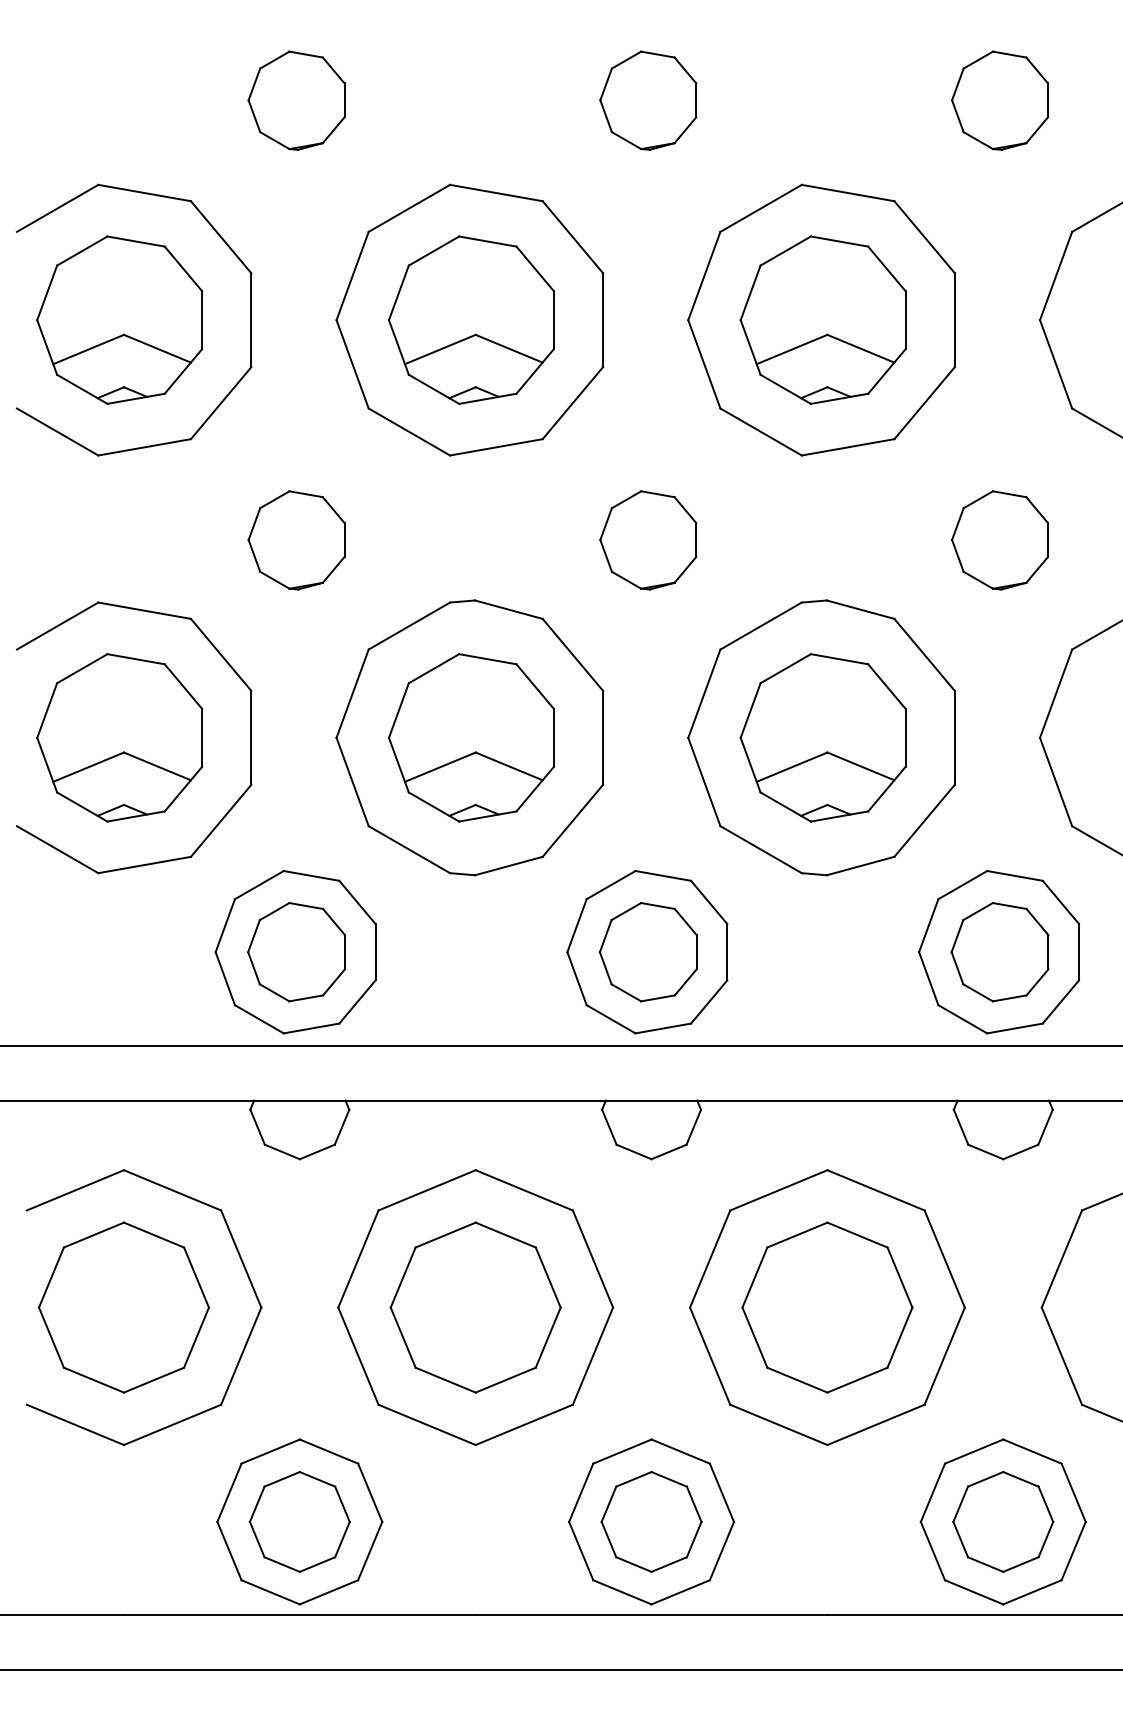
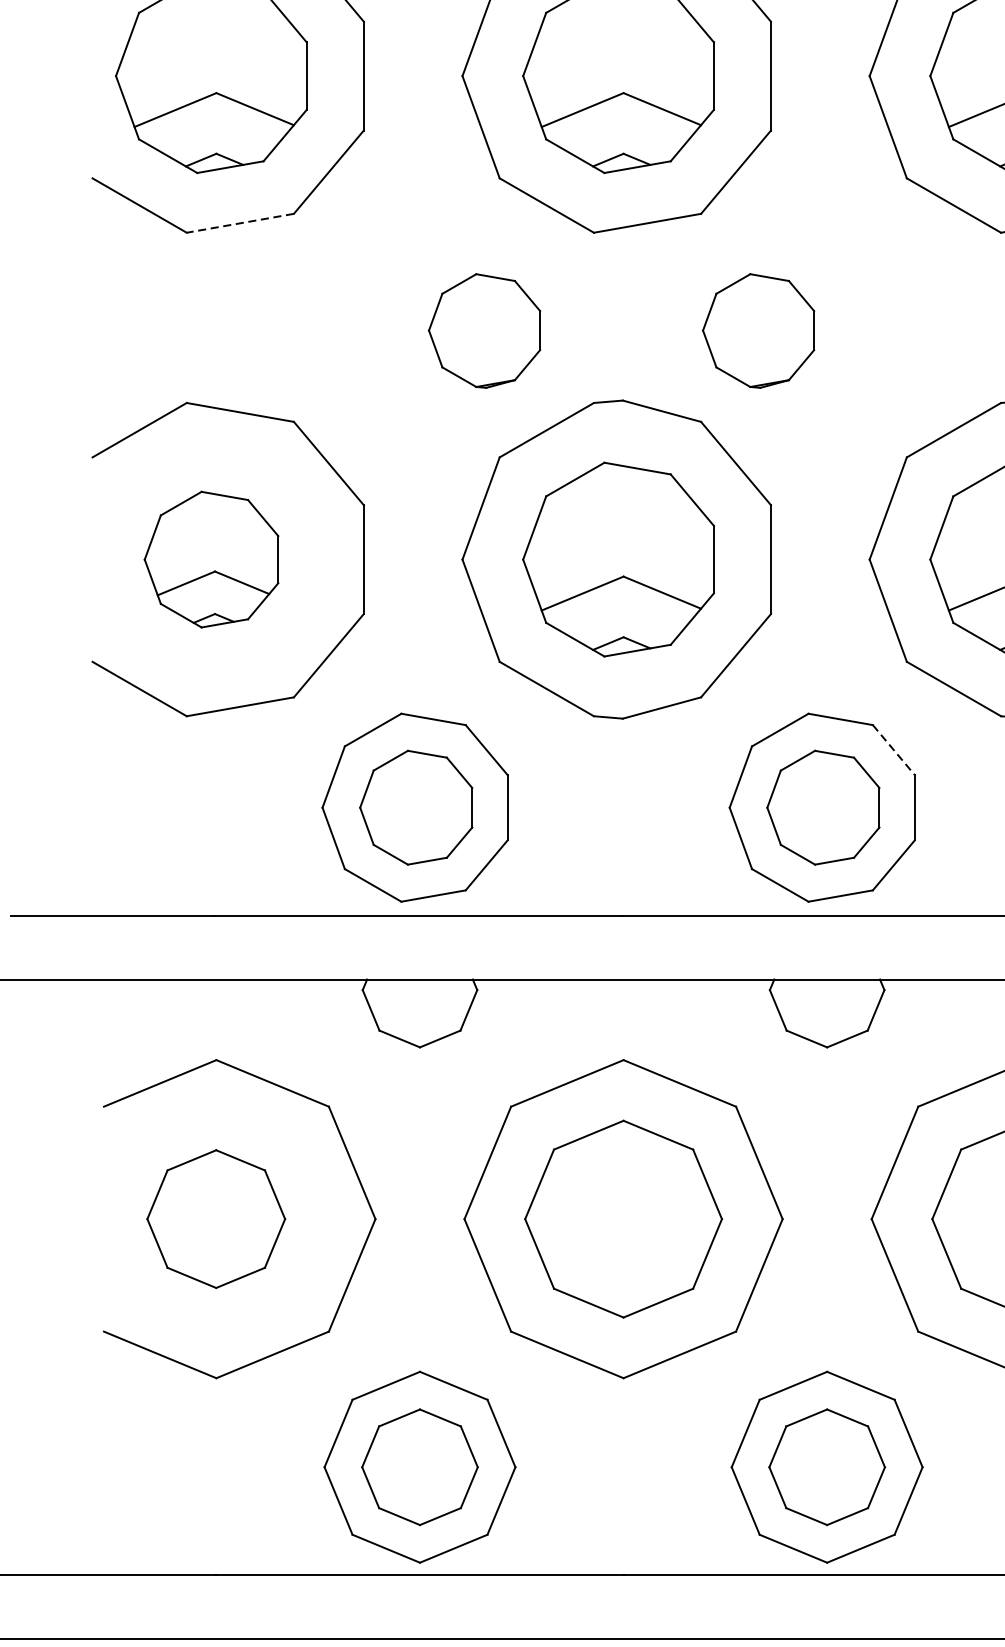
line: (144, 447) -> (240, 223), solid -> dashed
part: (296, 540) -> (484, 331), moved
part: (648, 540) -> (758, 331), moved
part: (119, 737) -> (211, 559), size x0.7
line: (709, 902) -> (894, 750), solid -> dashed
part: (123, 1307) -> (215, 1219), size x0.7

